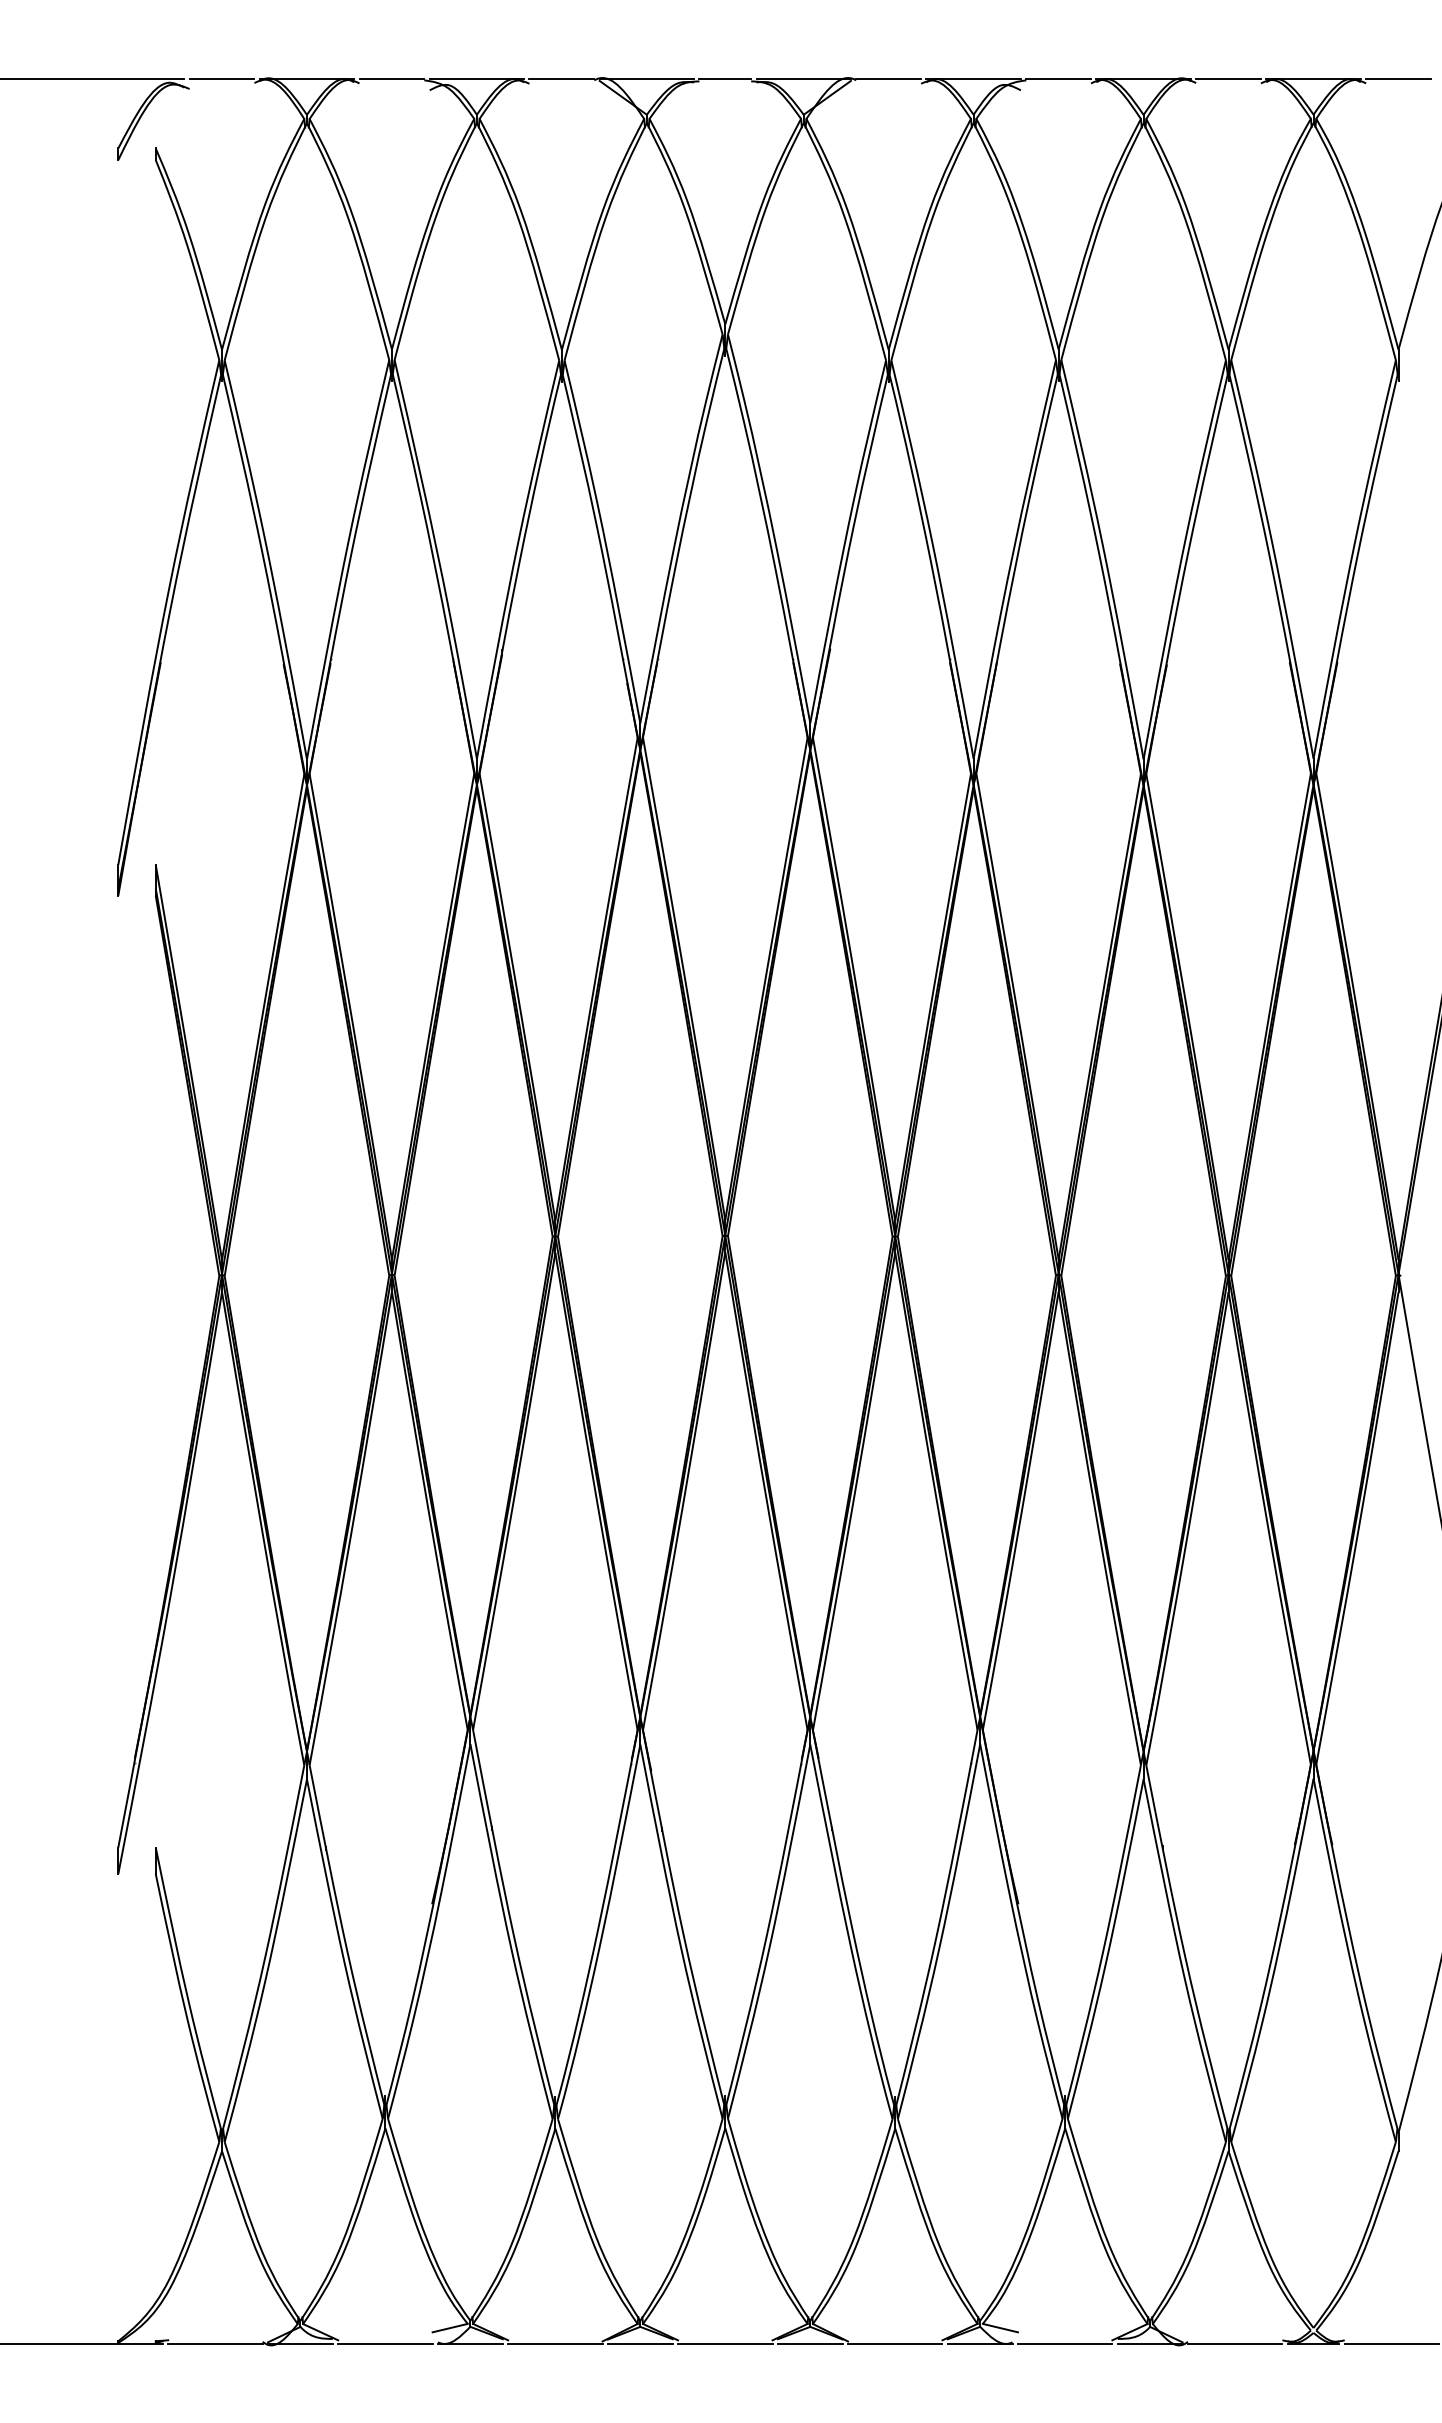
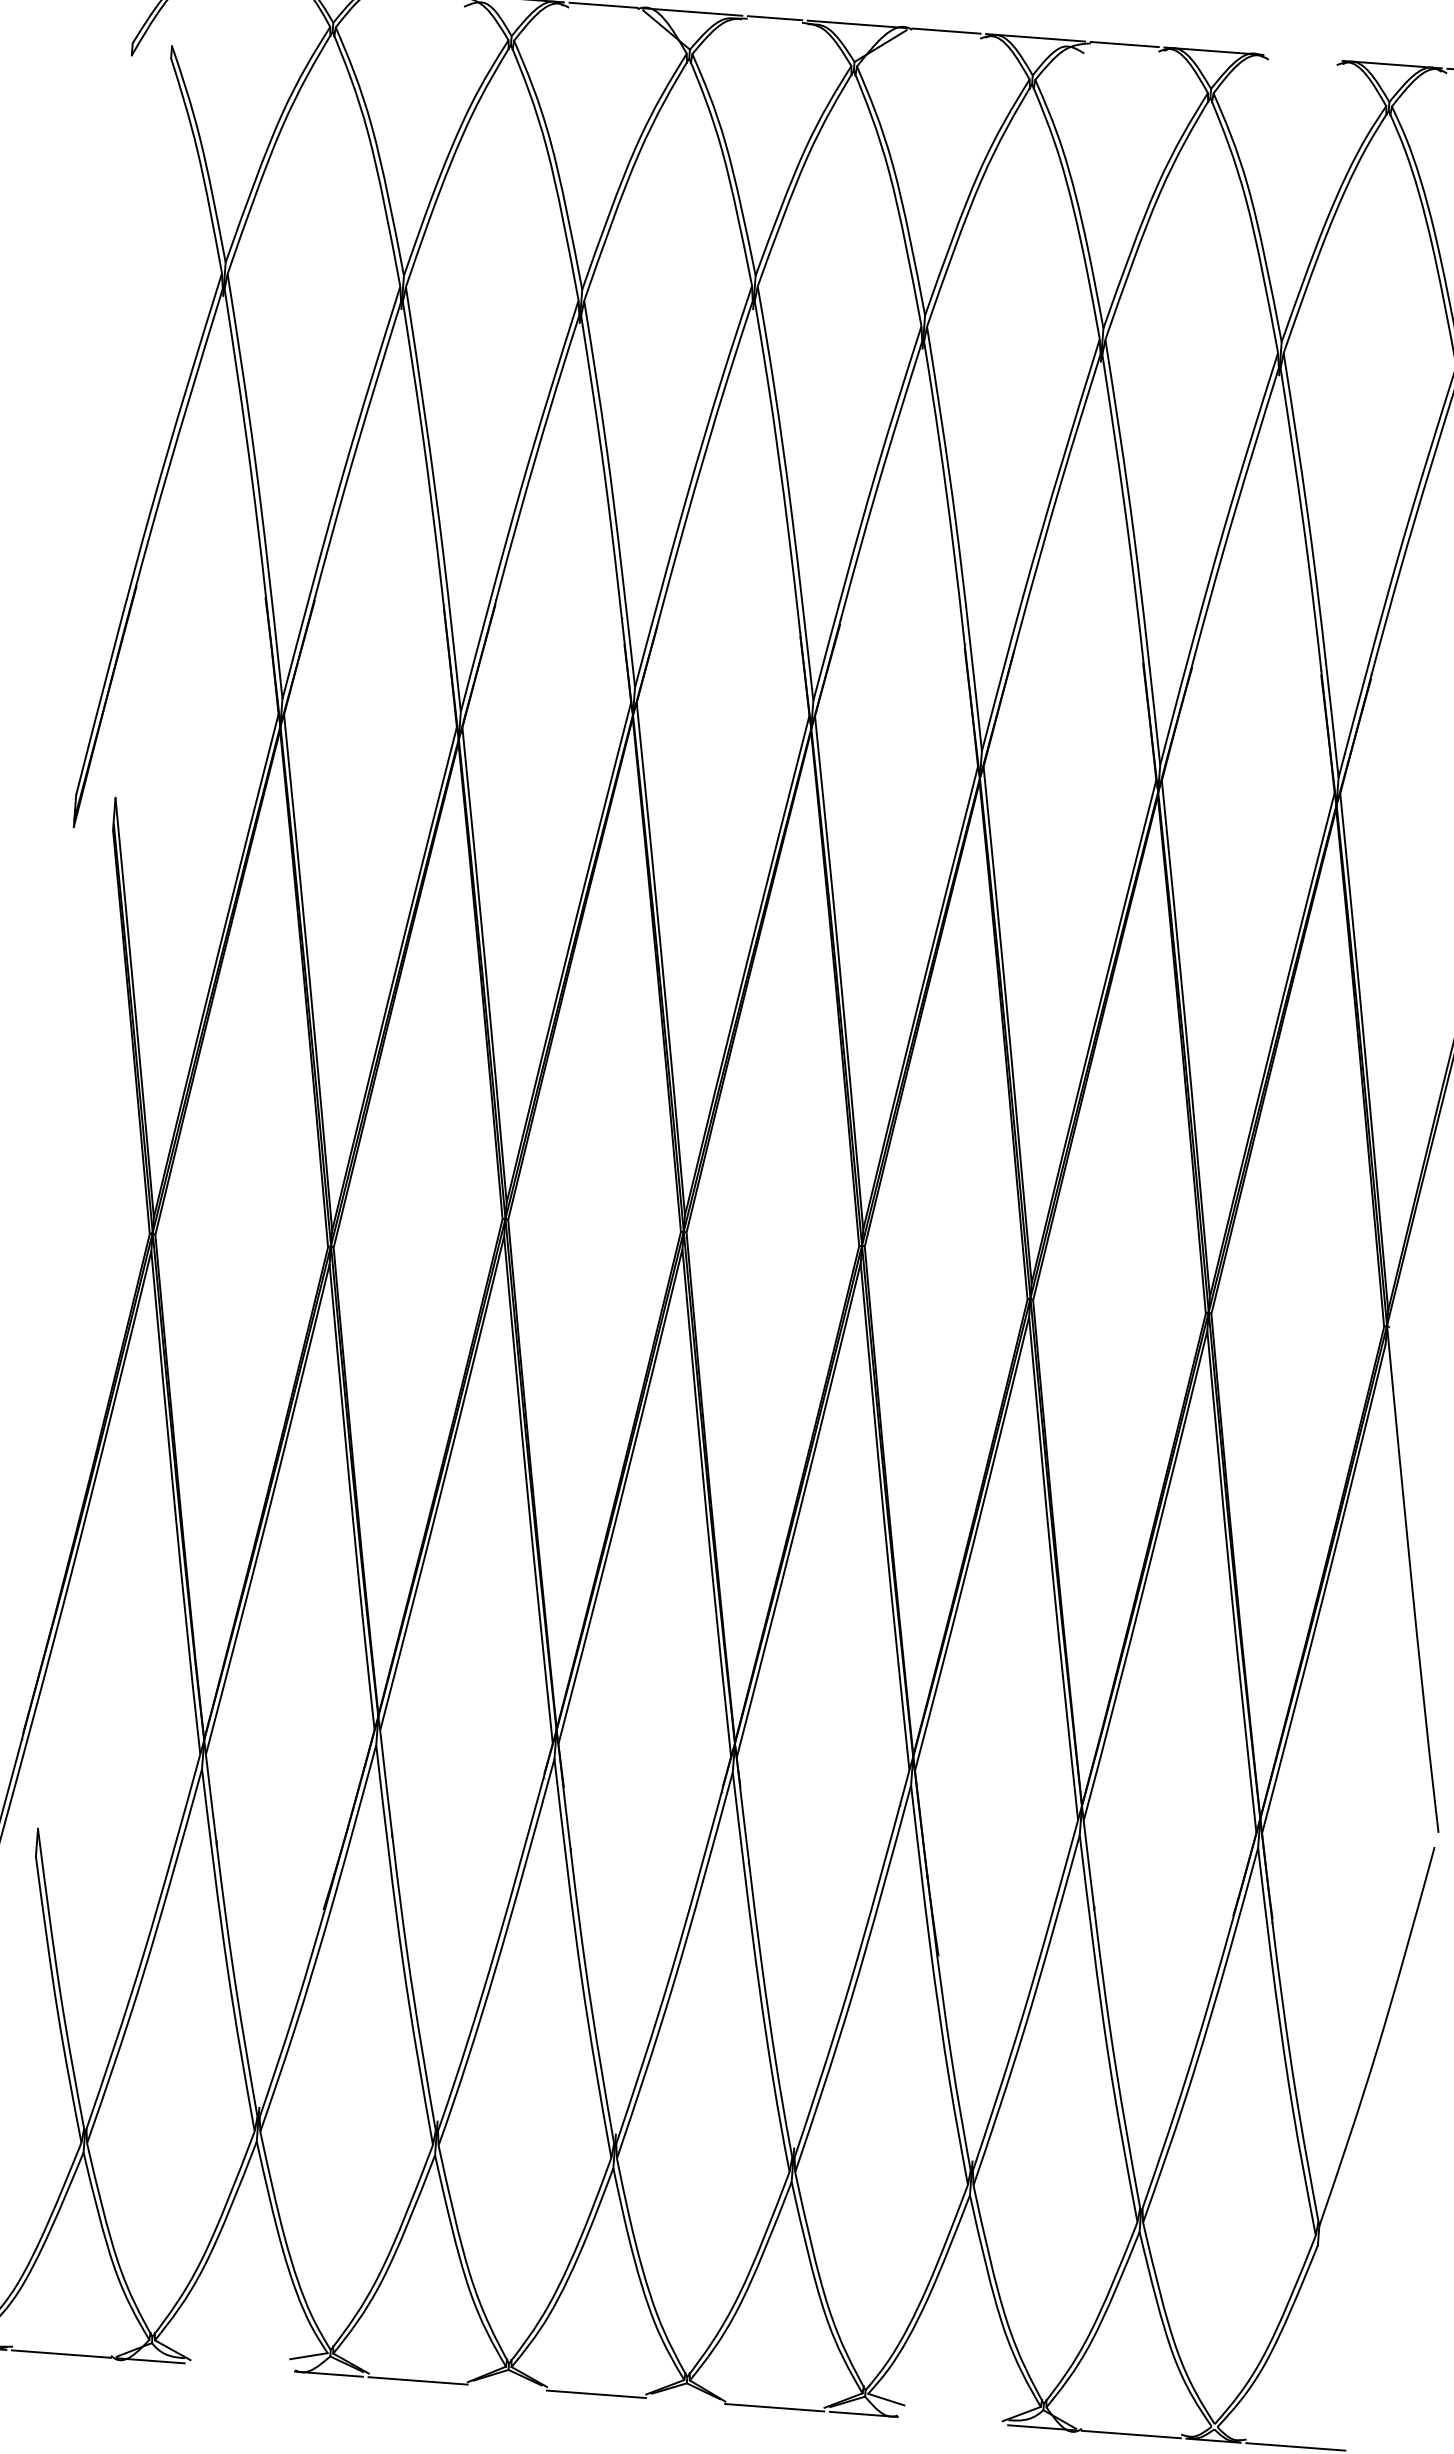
line: (1228, 78) -> (1303, 57), removed
line: (385, 2343) -> (239, 2367), removed
line: (639, 2343) -> (506, 2387), removed
line: (809, 2343) -> (684, 2400), removed
line: (1064, 2343) -> (952, 2420), removed

